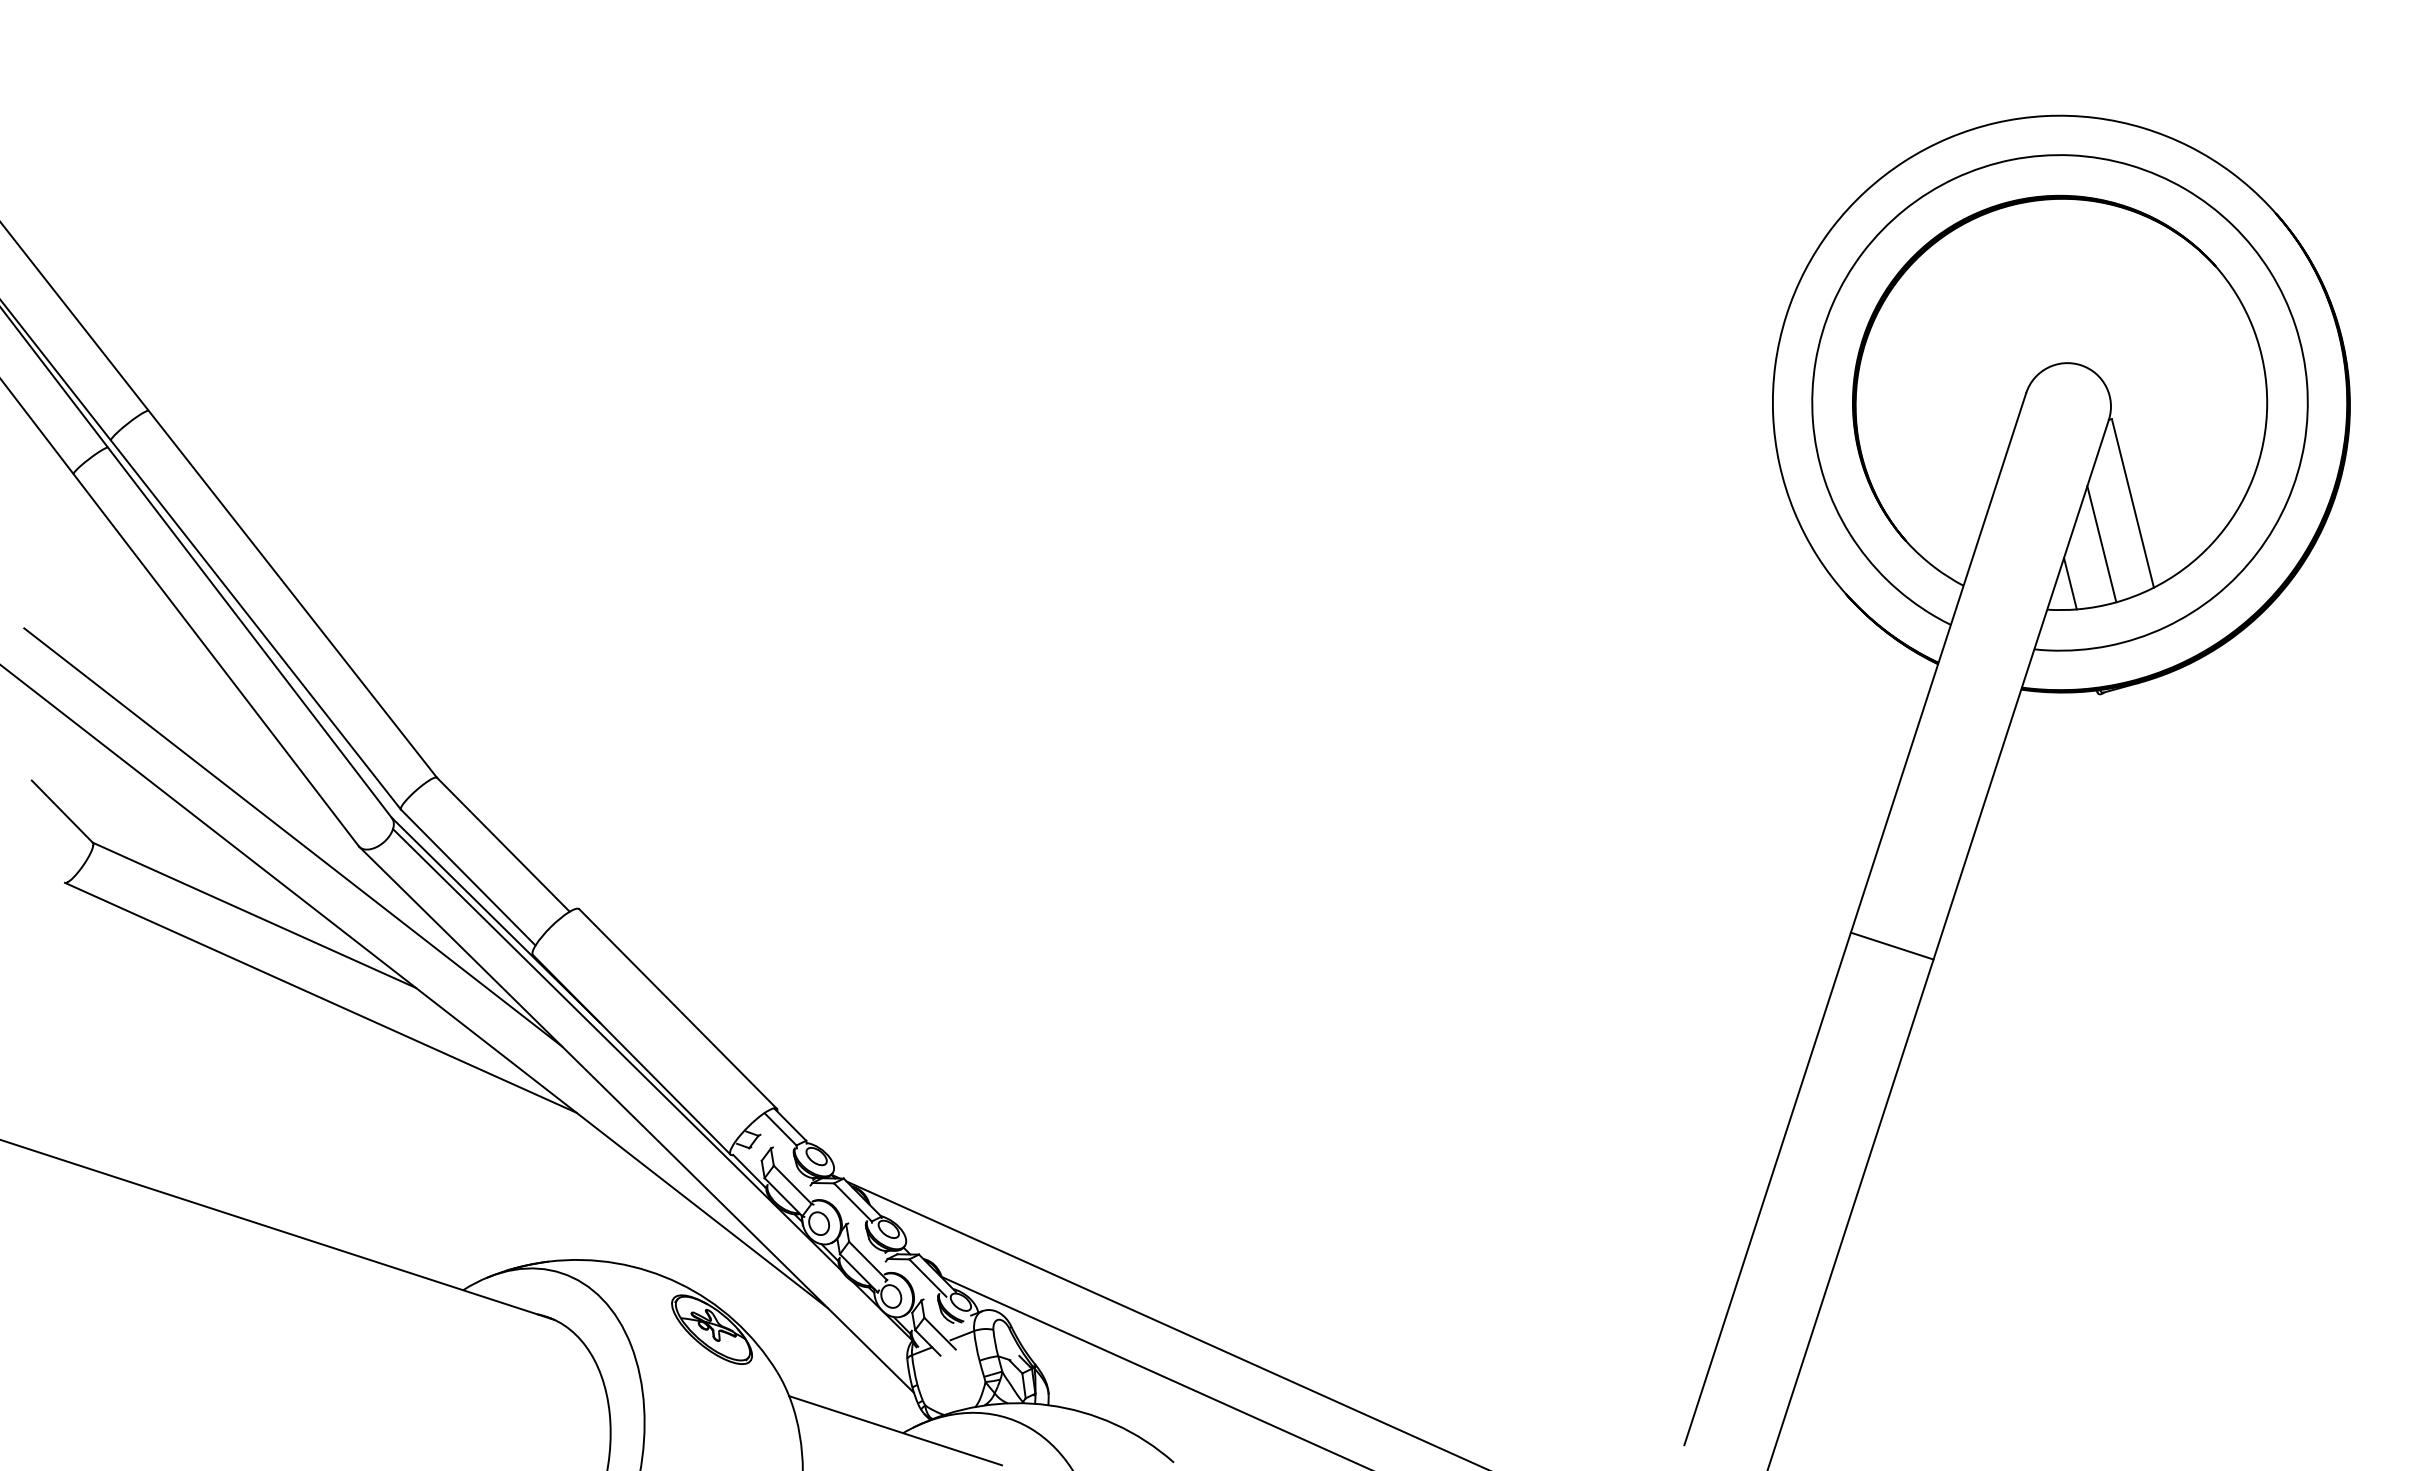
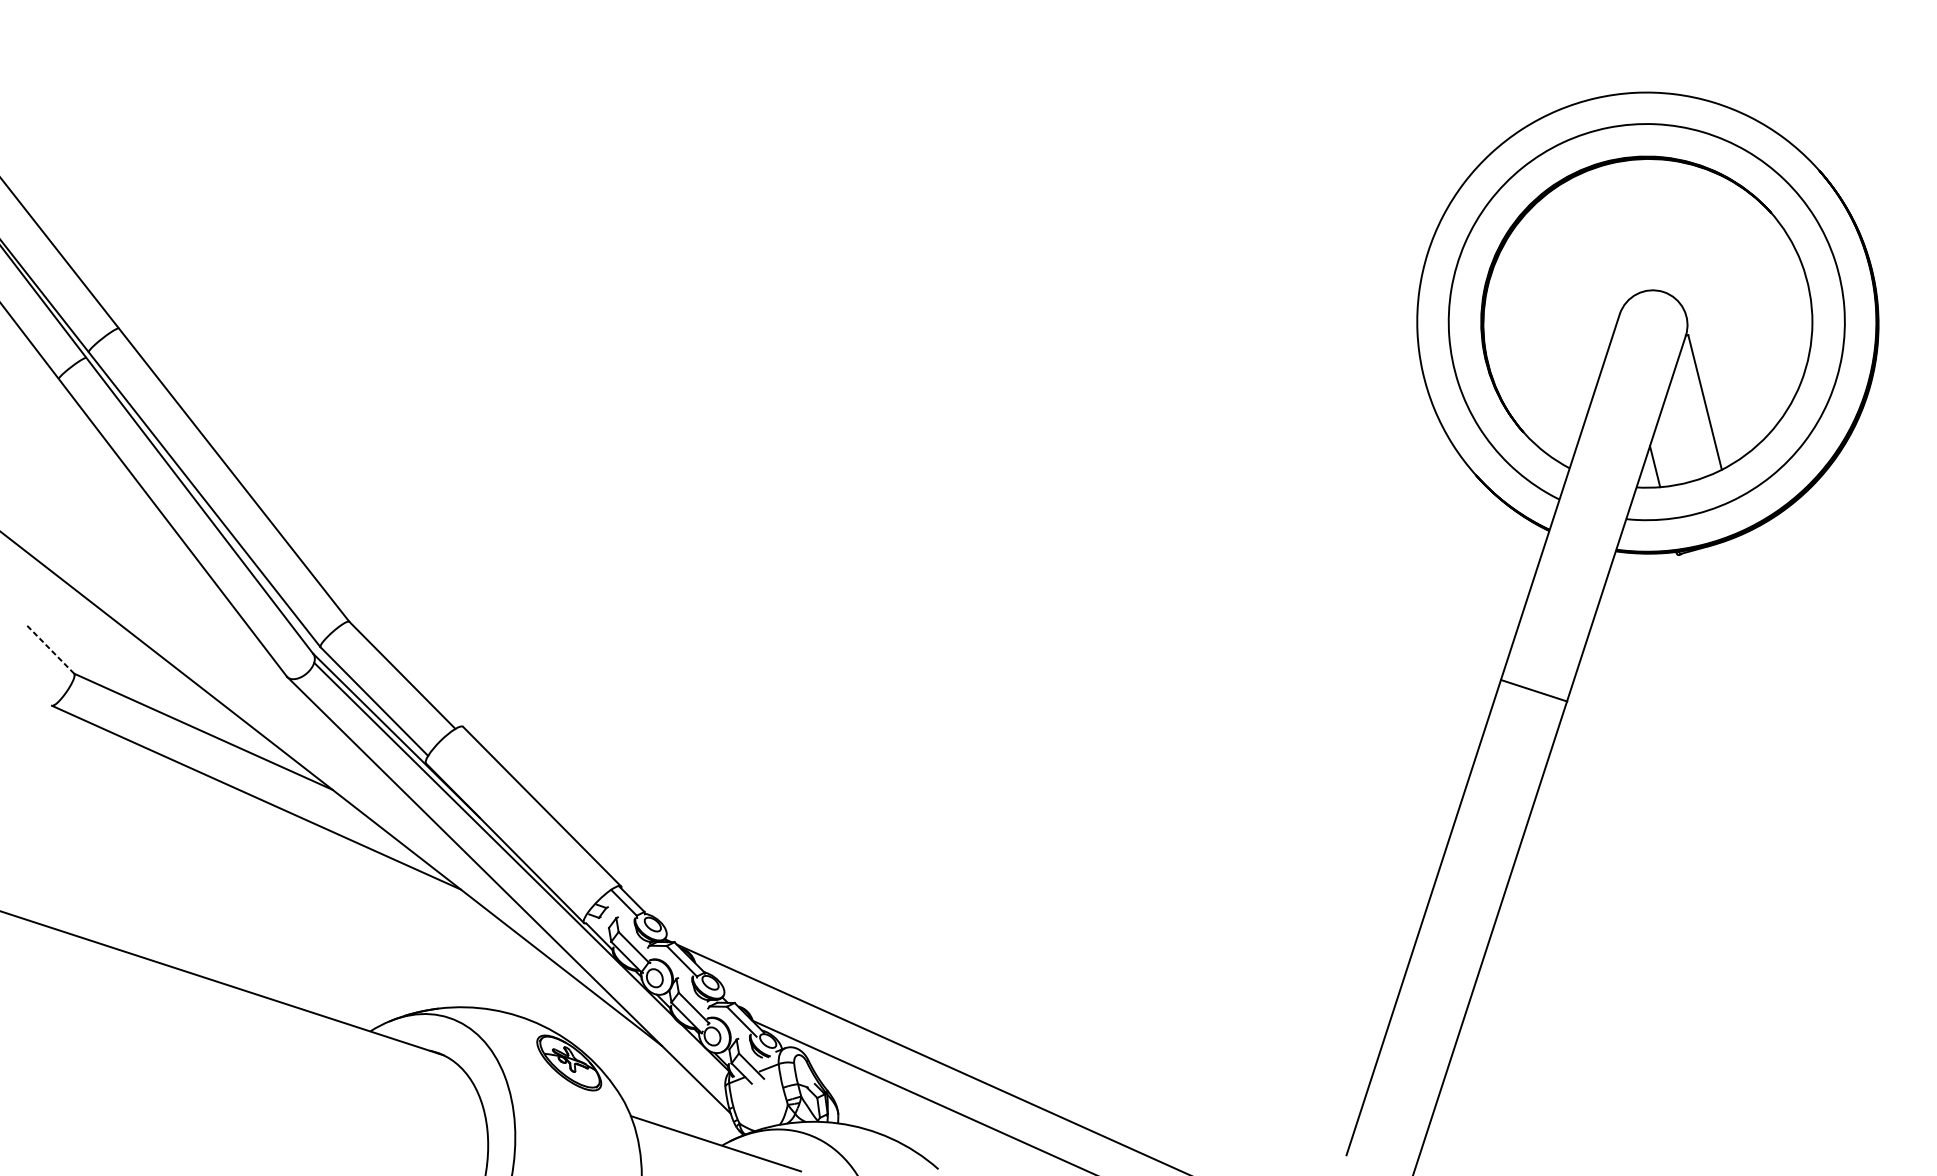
line: (2101, 544) -> (1679, 435), removed
line: (62, 811) -> (49, 648), solid -> dashed
line: (293, 837) -> (234, 669), removed
line: (1891, 945) -> (1533, 690), moved

